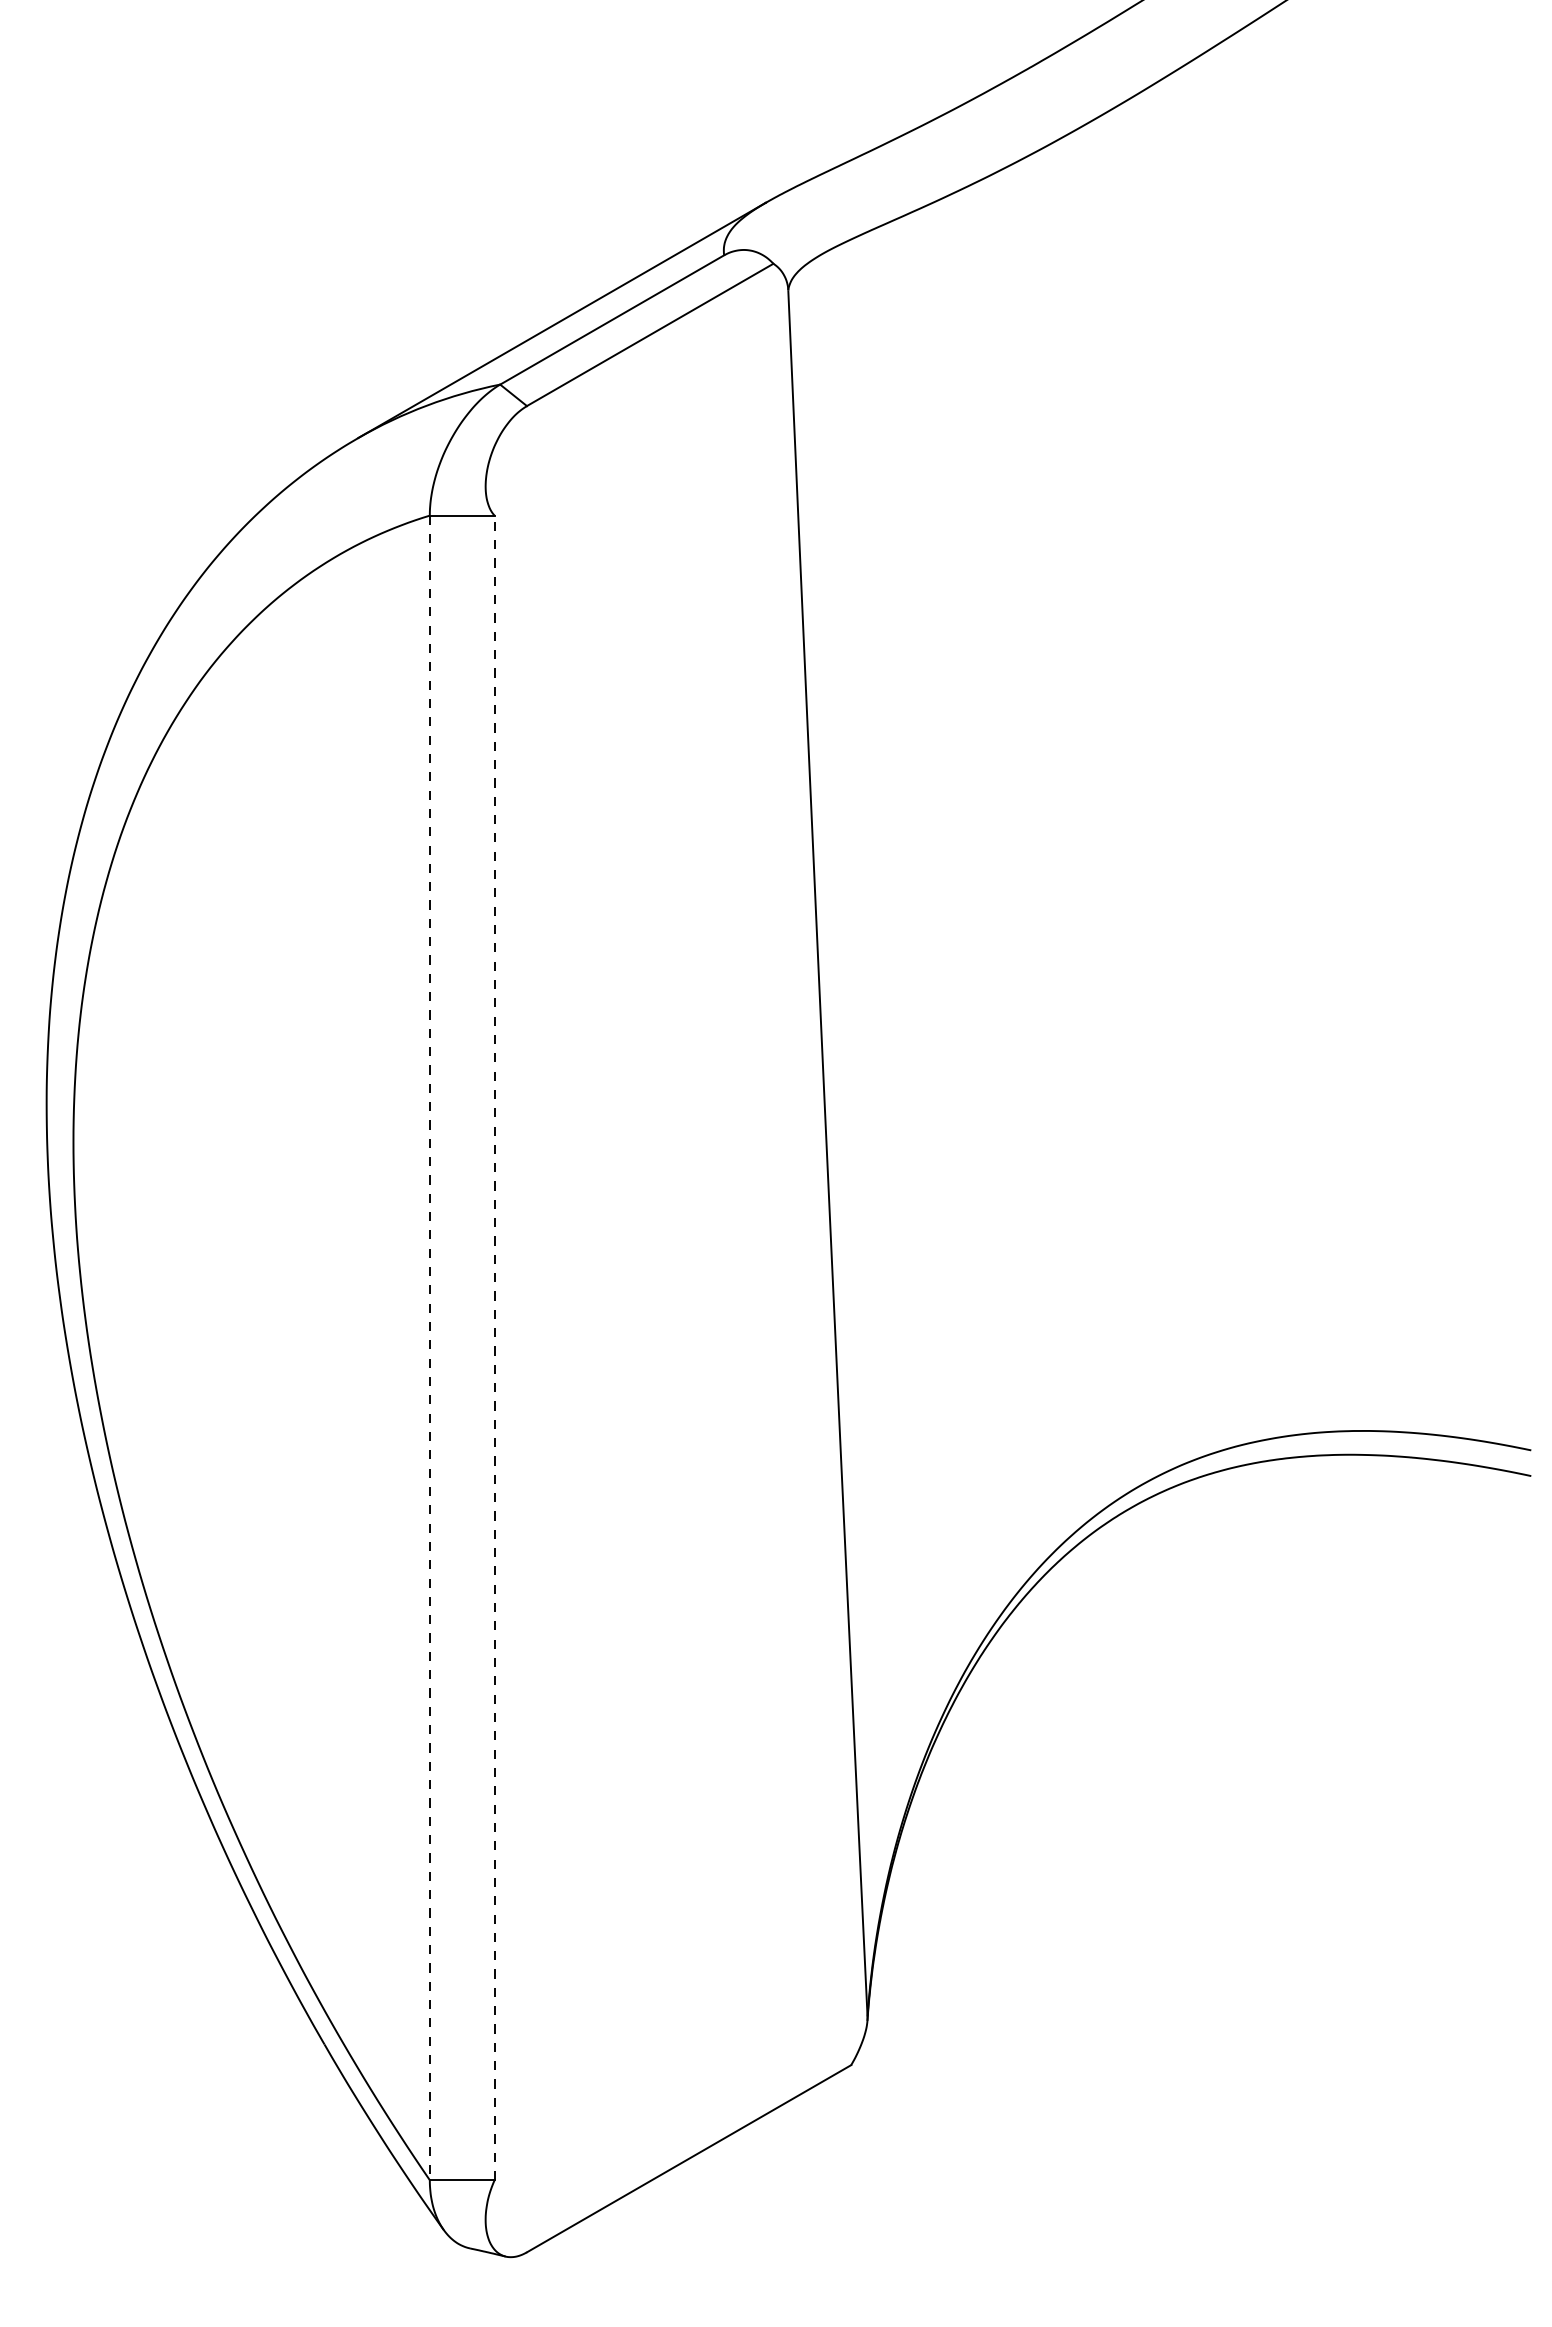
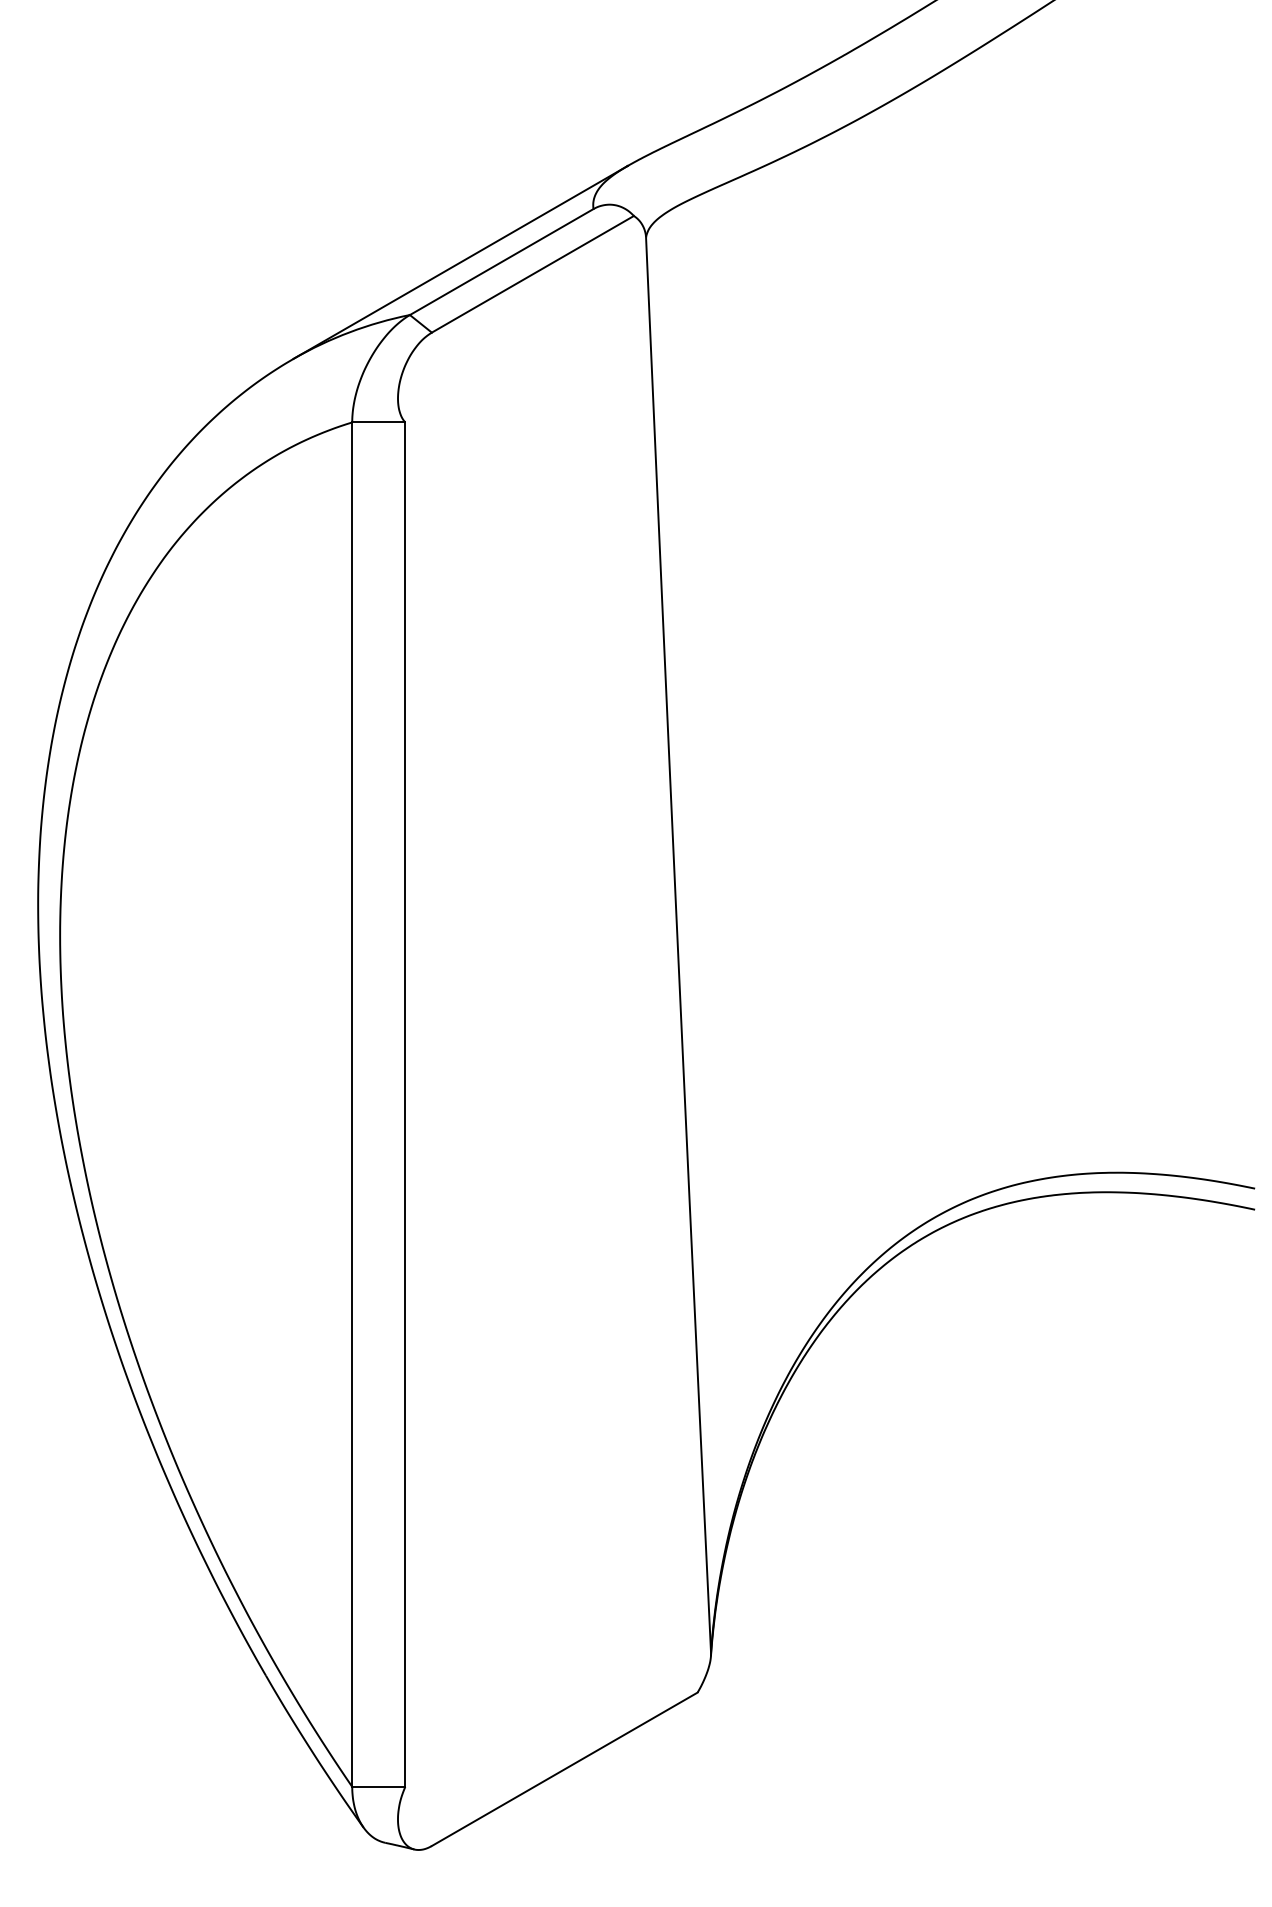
line: (494, 1347) -> (405, 1104), dashed -> solid
line: (429, 1348) -> (351, 1105), dashed -> solid

